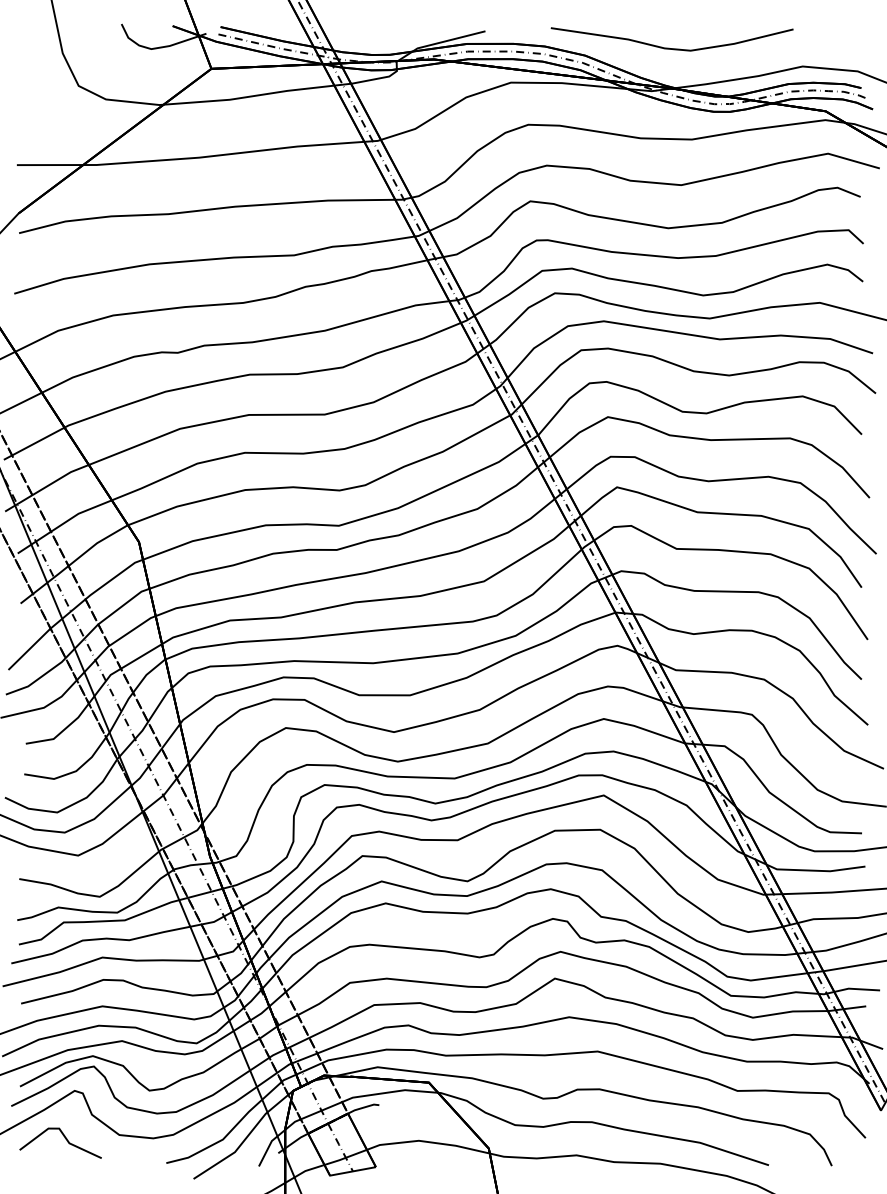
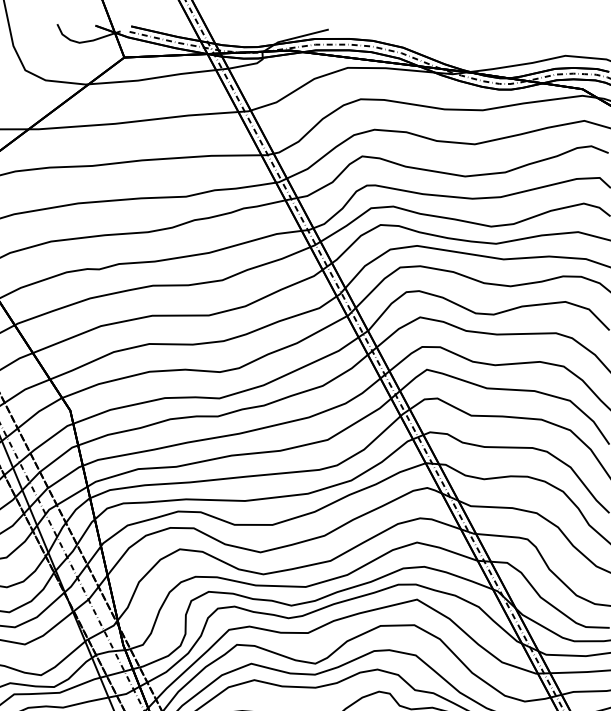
curve: (669, 47) -> (466, 41), removed

